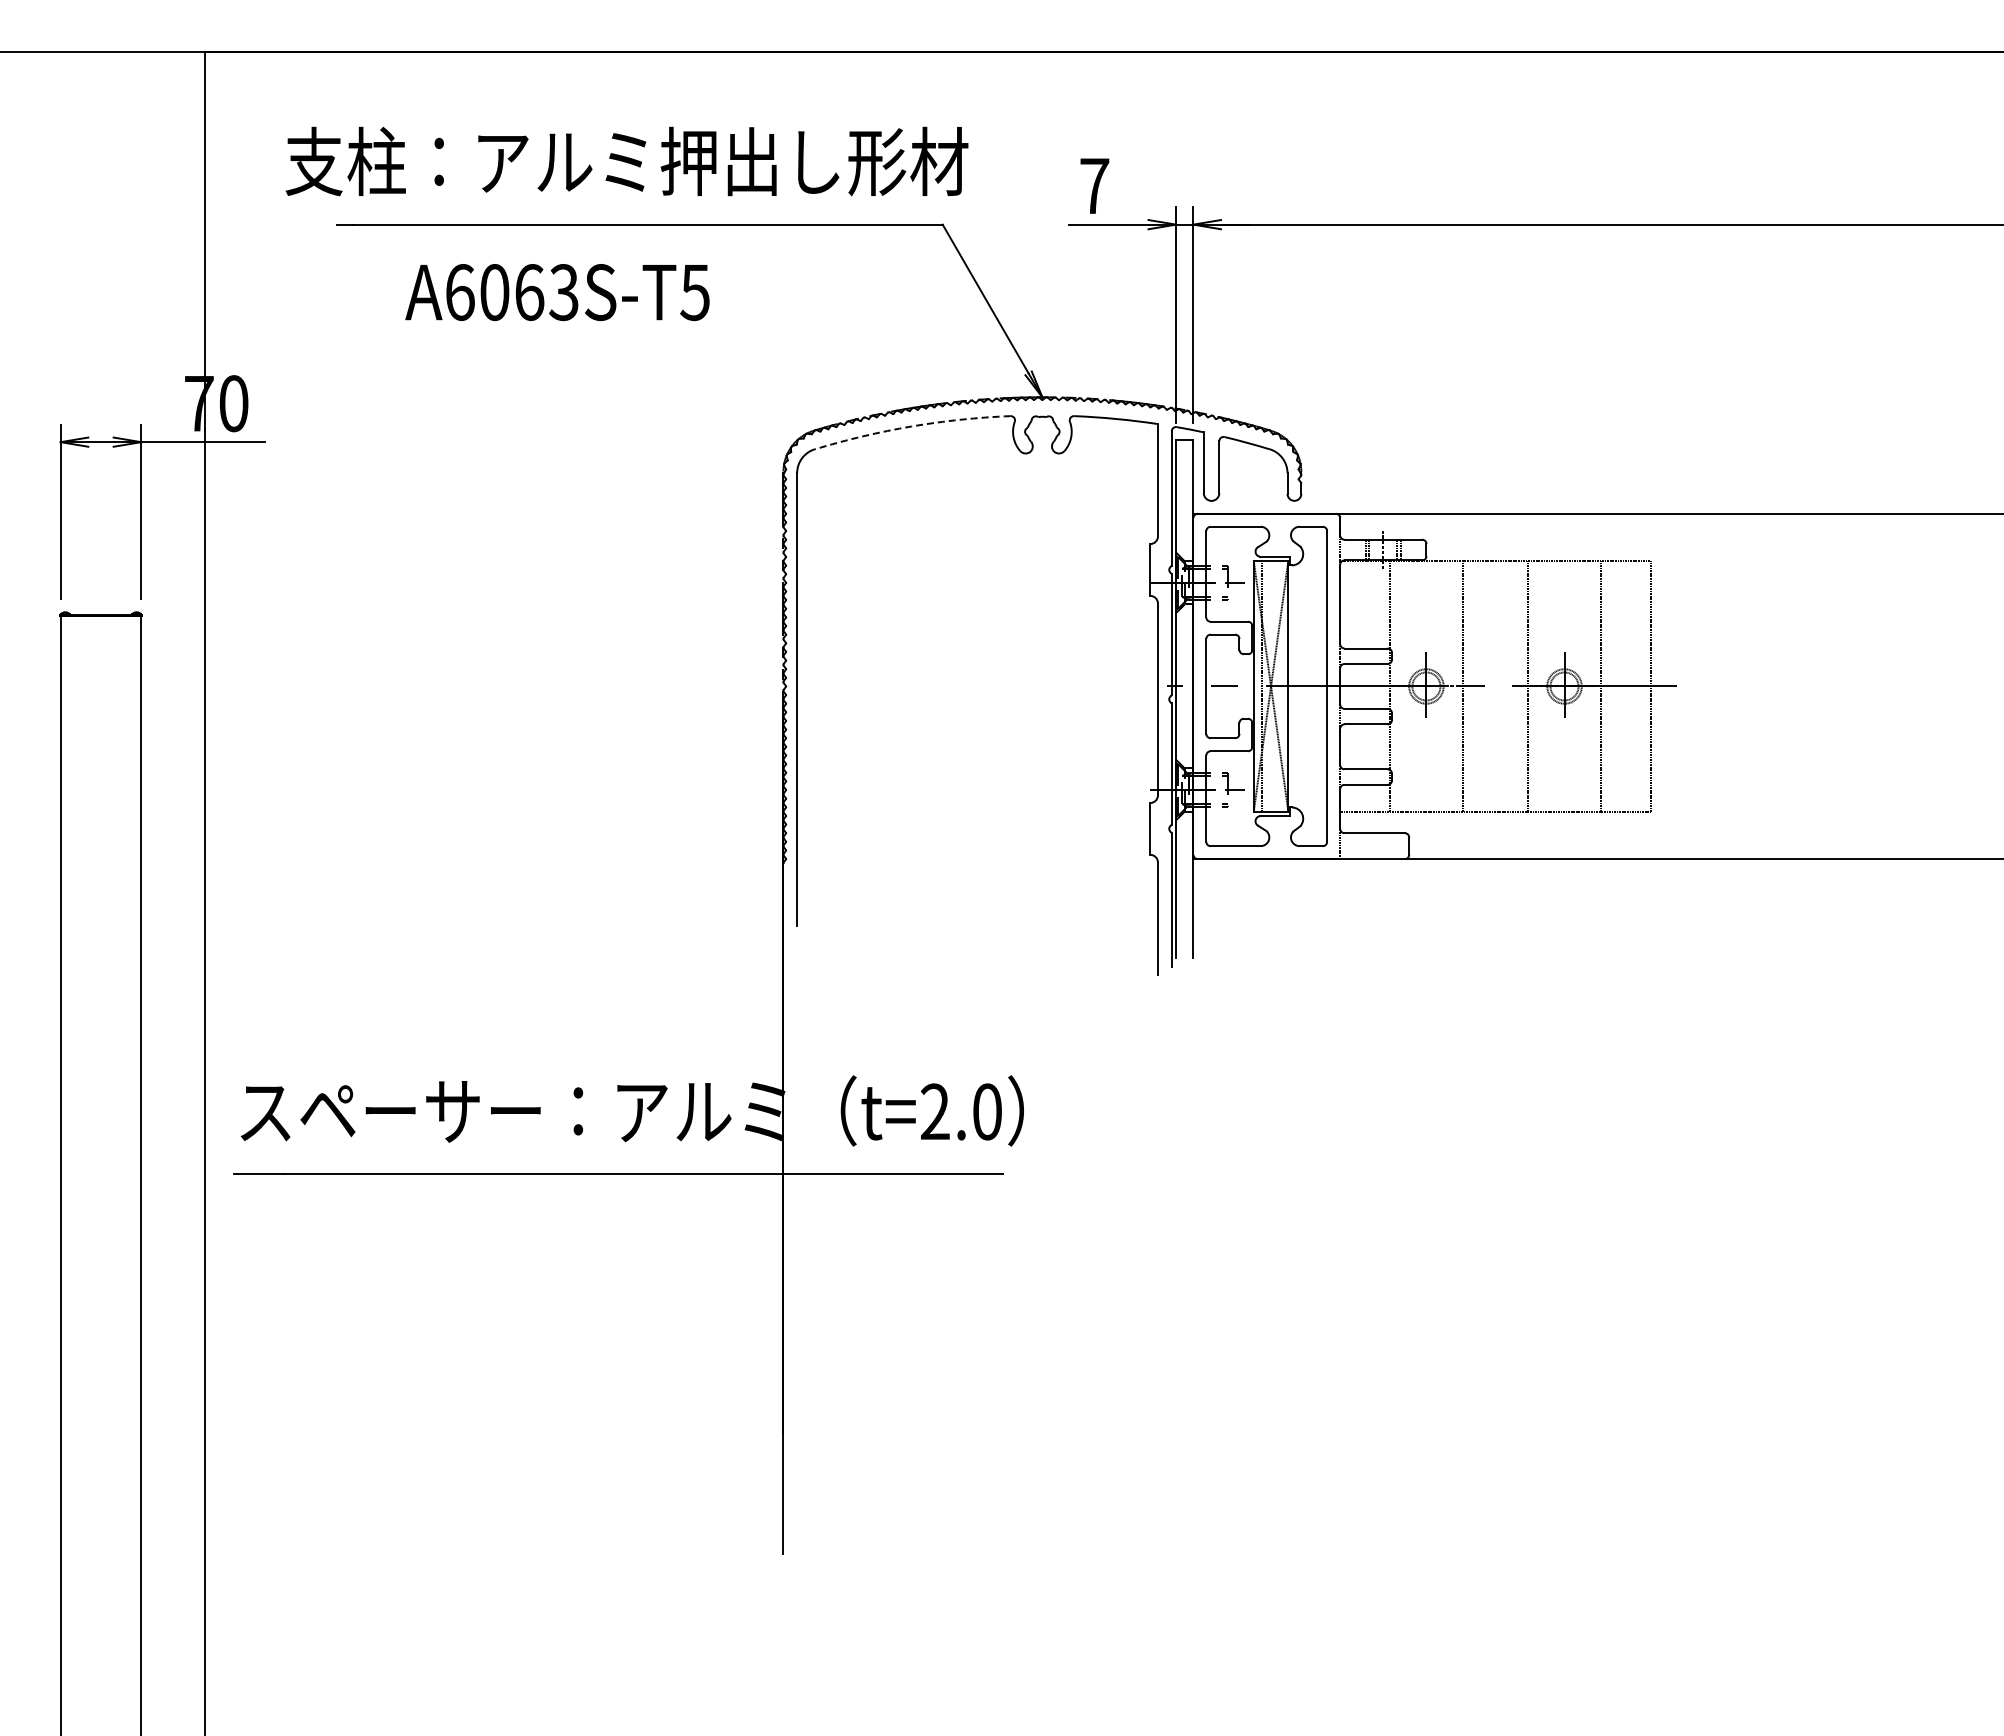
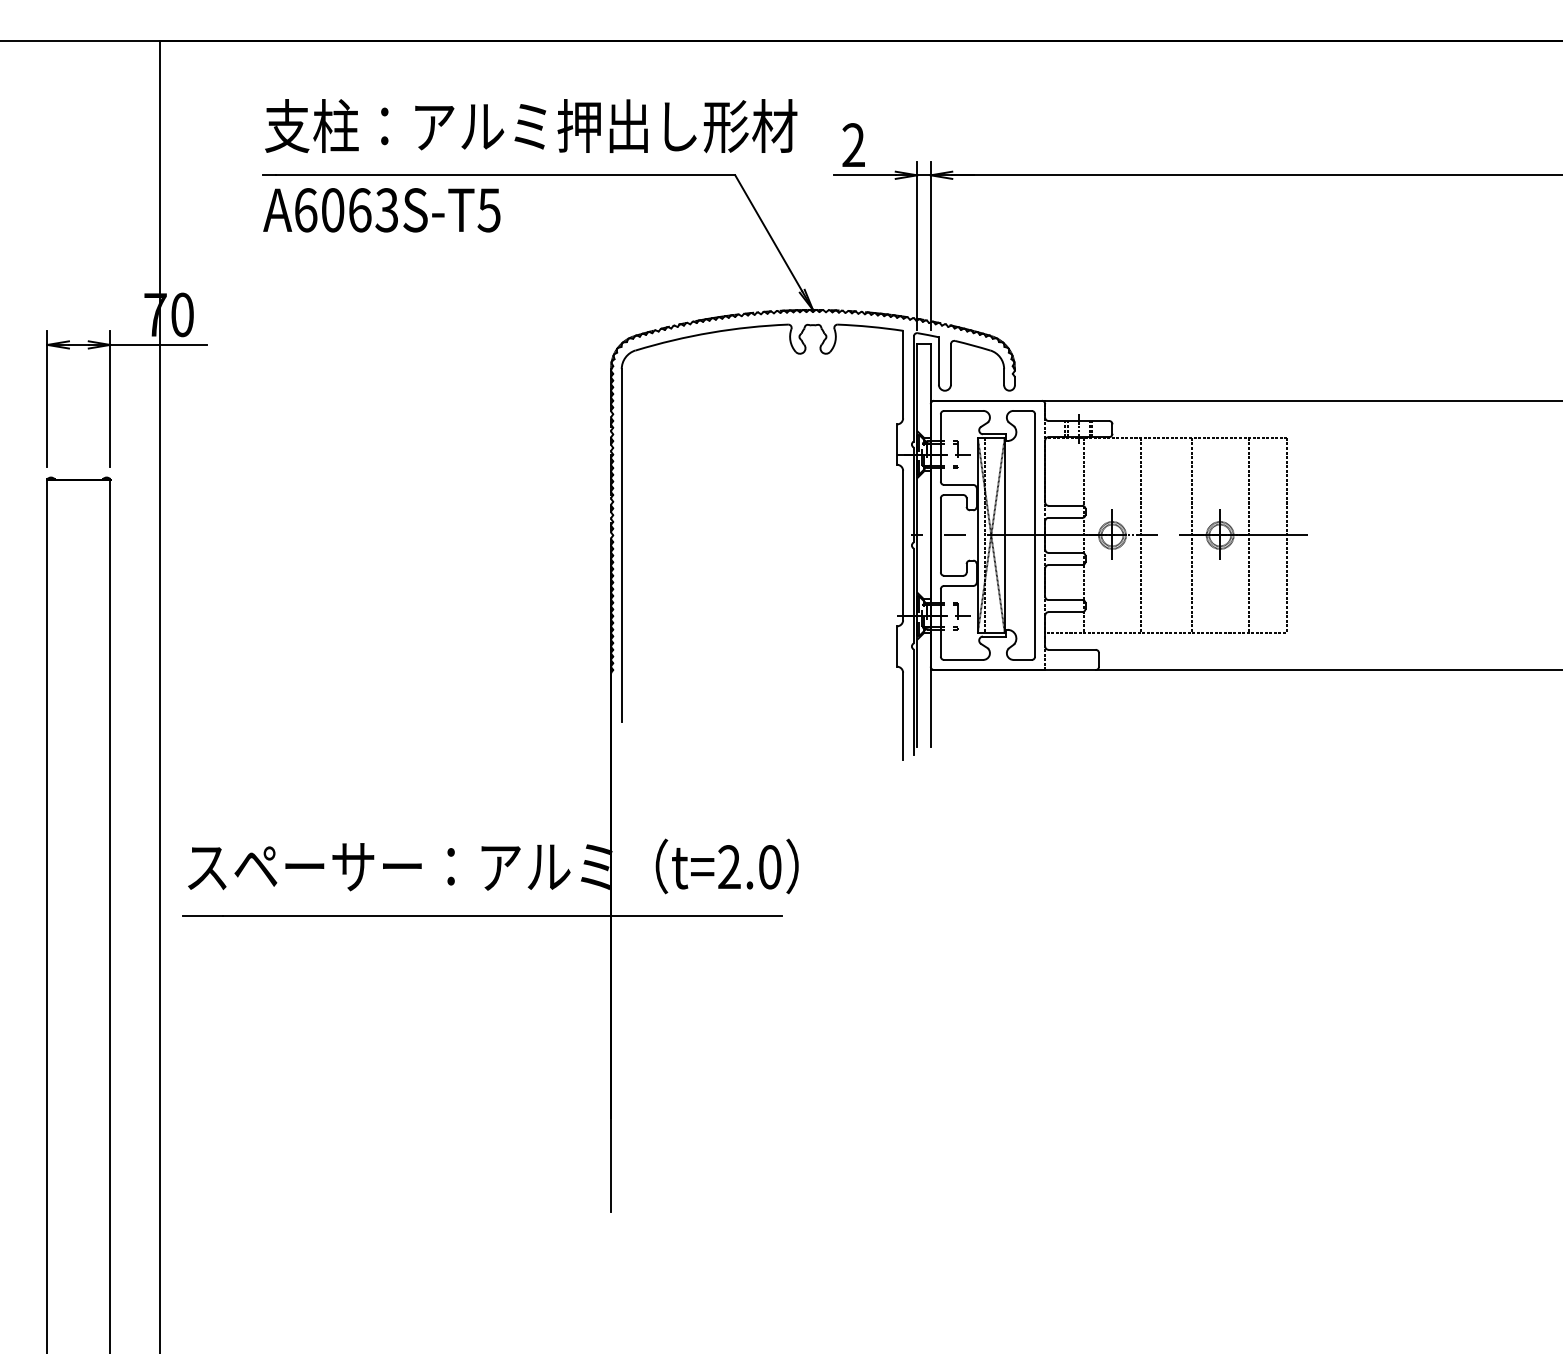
text: (626, 161) -> (530, 126), moved
text: (1094, 185) -> (853, 144), 7 -> 2
text: (557, 292) -> (381, 210), moved
arc: (911, 426) -> (710, 332), dashed -> solid

